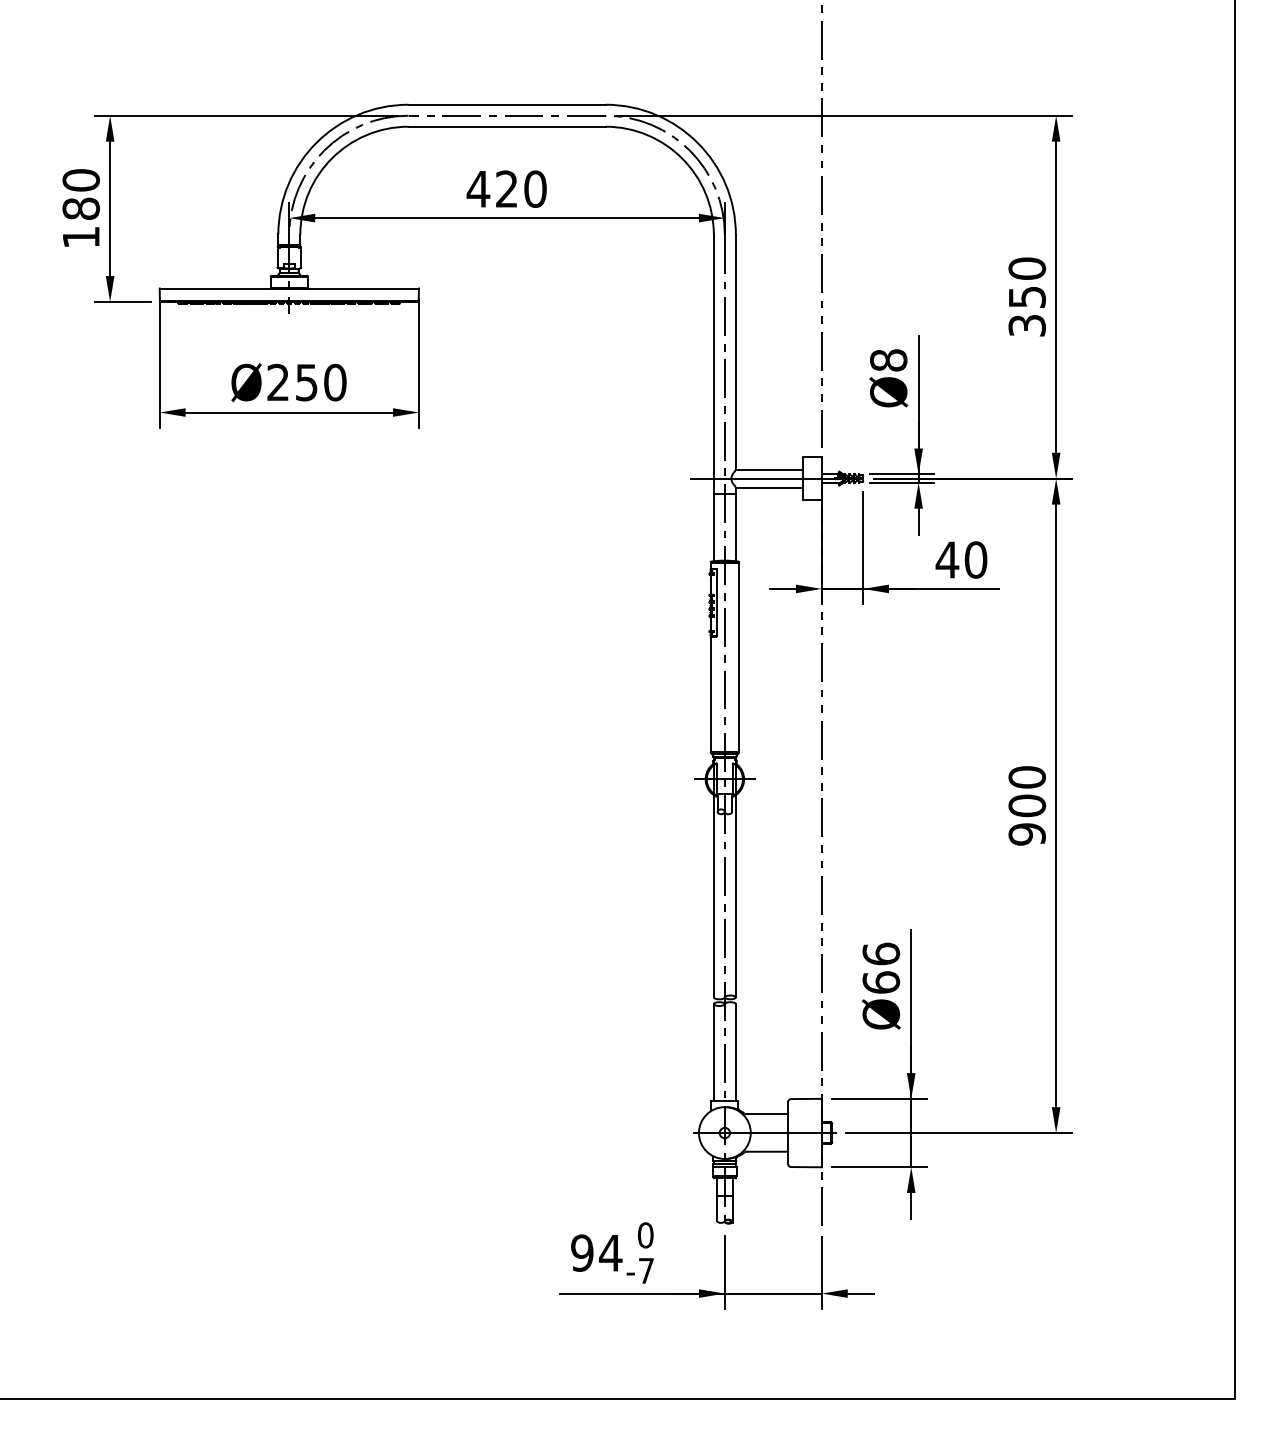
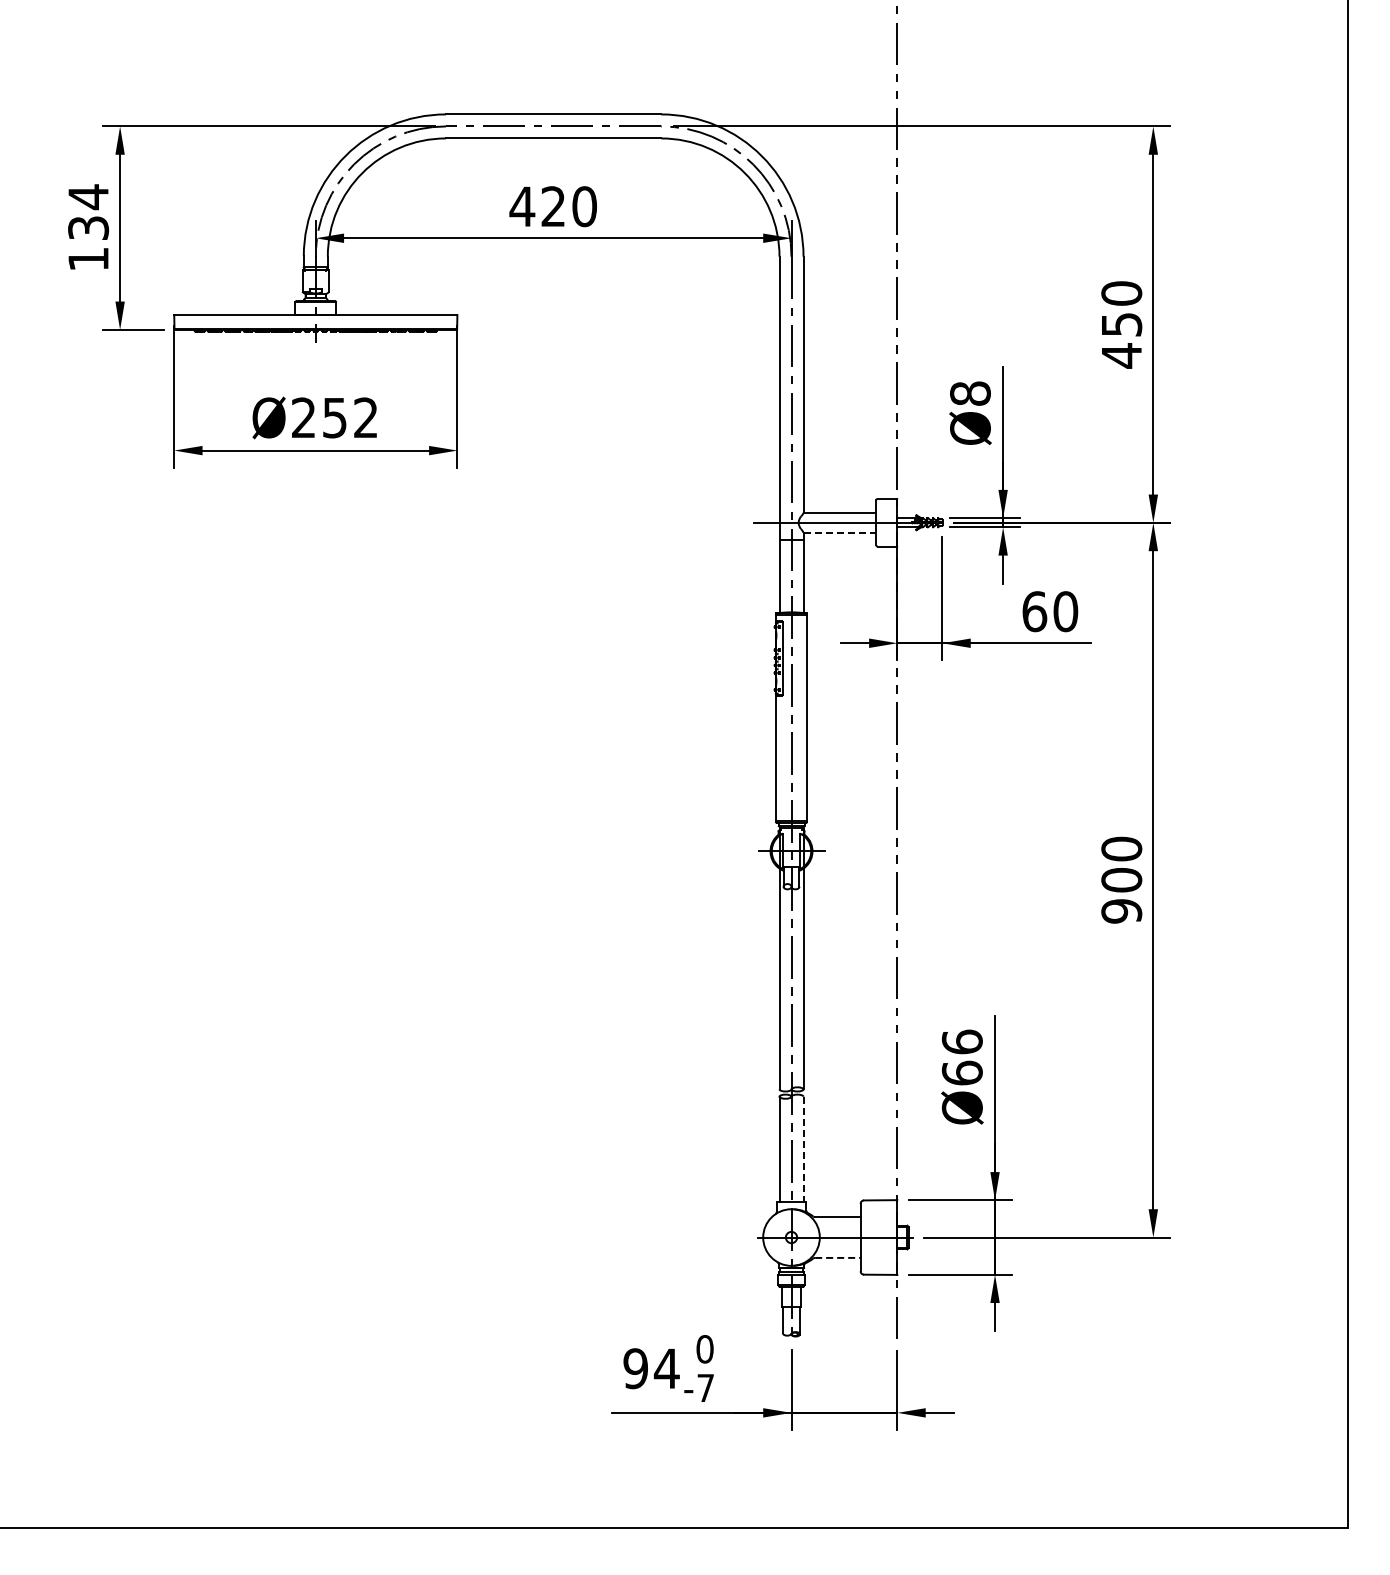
text: (81, 194) -> (88, 212), 180 -> 134
text: (1027, 325) -> (1121, 355), 350 -> 450
text: (334, 382) -> (365, 417), Ø250 -> Ø252
line: (769, 487) -> (840, 532), solid -> dashed
text: (947, 559) -> (1034, 611), 40 -> 60
line: (735, 1052) -> (803, 1149), solid -> dashed
line: (766, 1151) -> (837, 1257), solid -> dashed

